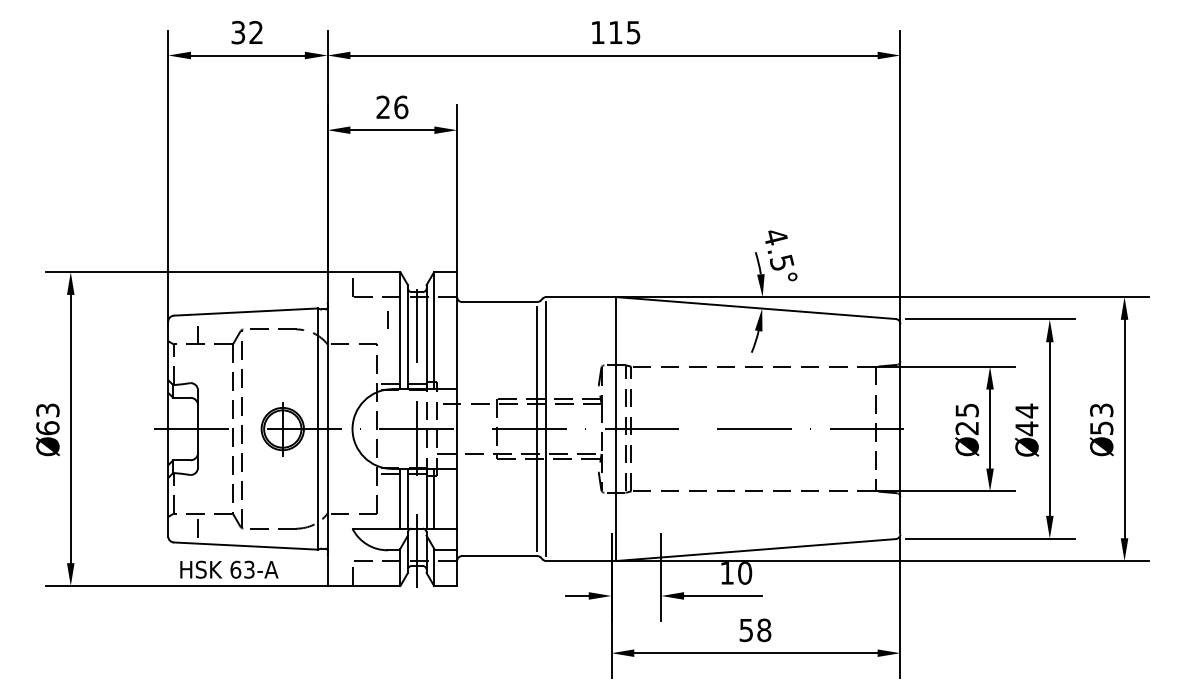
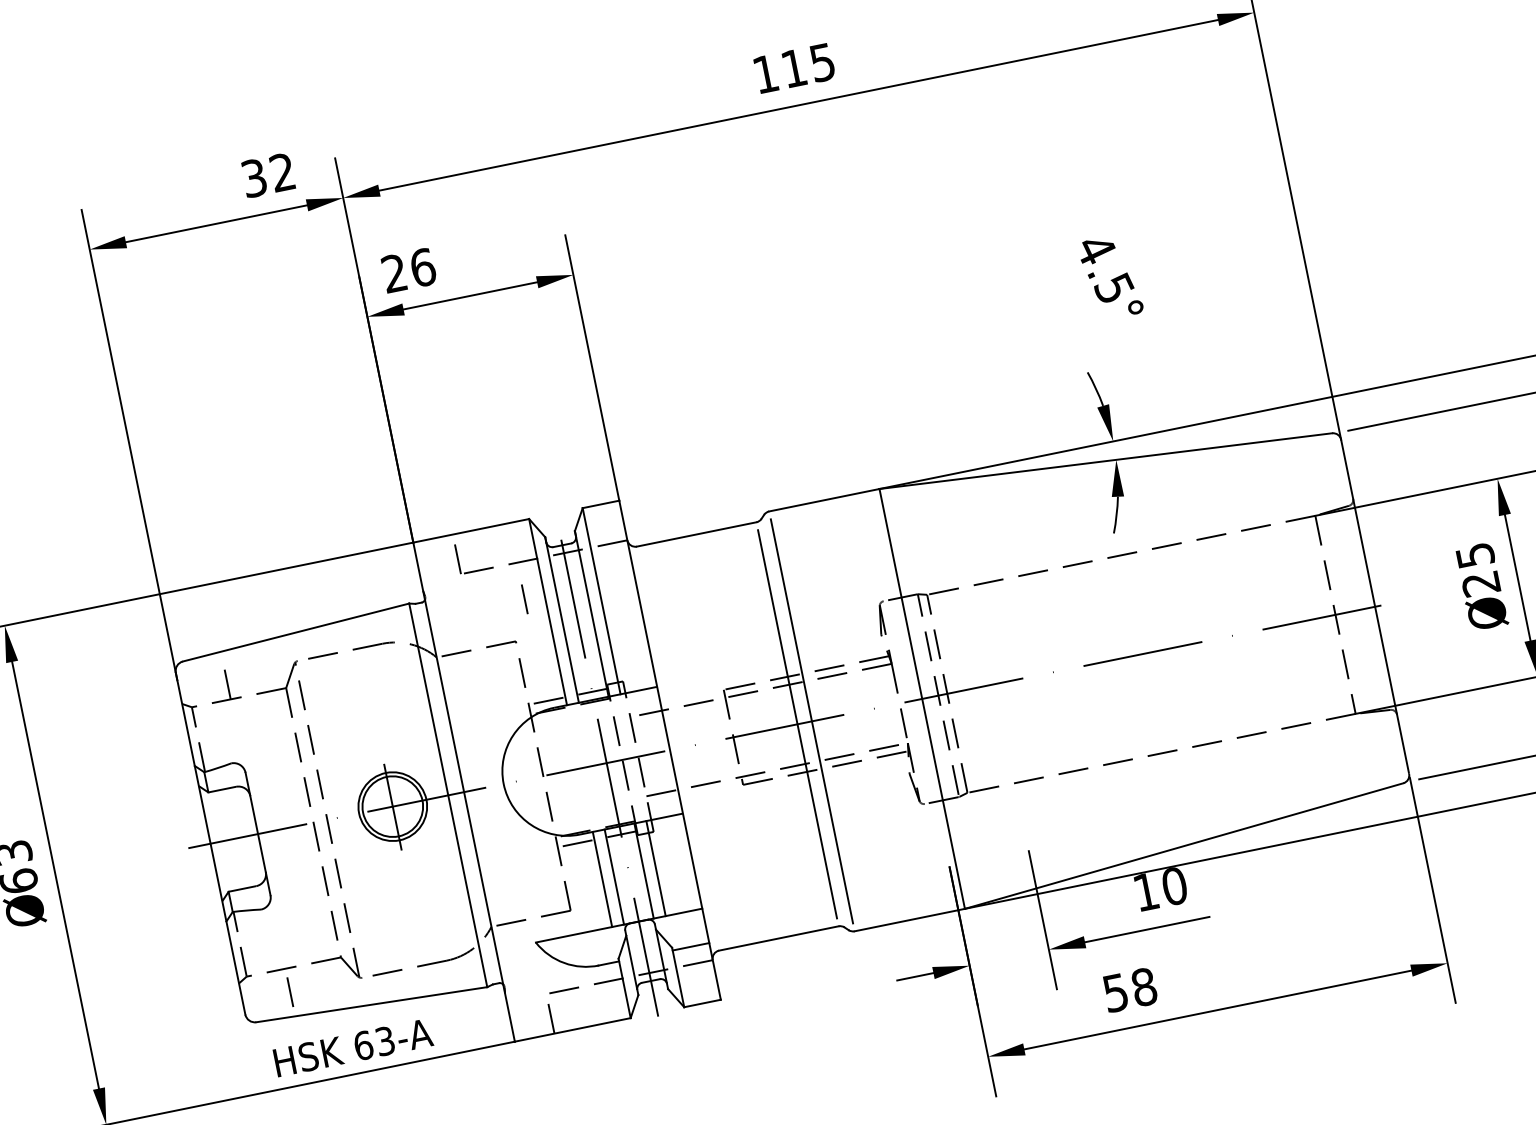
text: (246, 32) -> (267, 175), moved
text: (392, 107) -> (409, 270), moved
text: (781, 255) -> (1111, 276), moved
text: (755, 630) -> (1130, 990), moved

